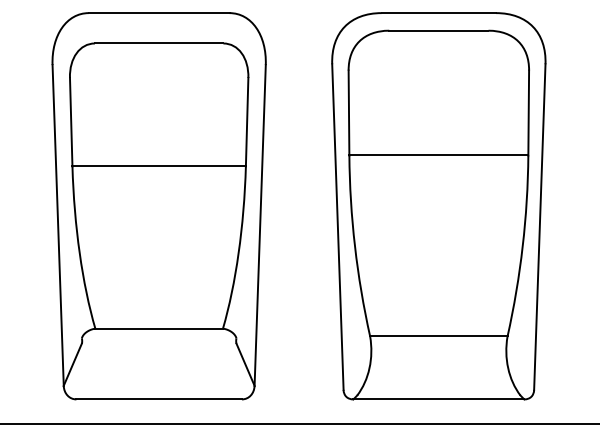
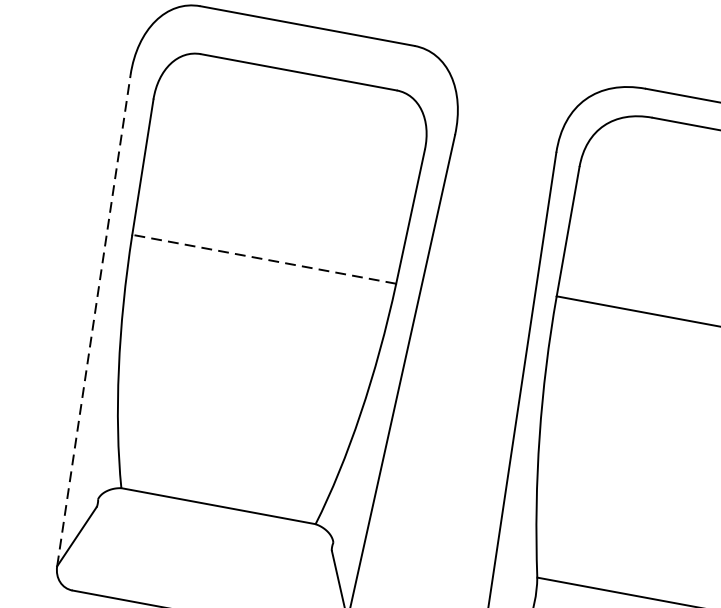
line: (159, 166) -> (264, 259), solid -> dashed
line: (58, 224) -> (94, 319), solid -> dashed

